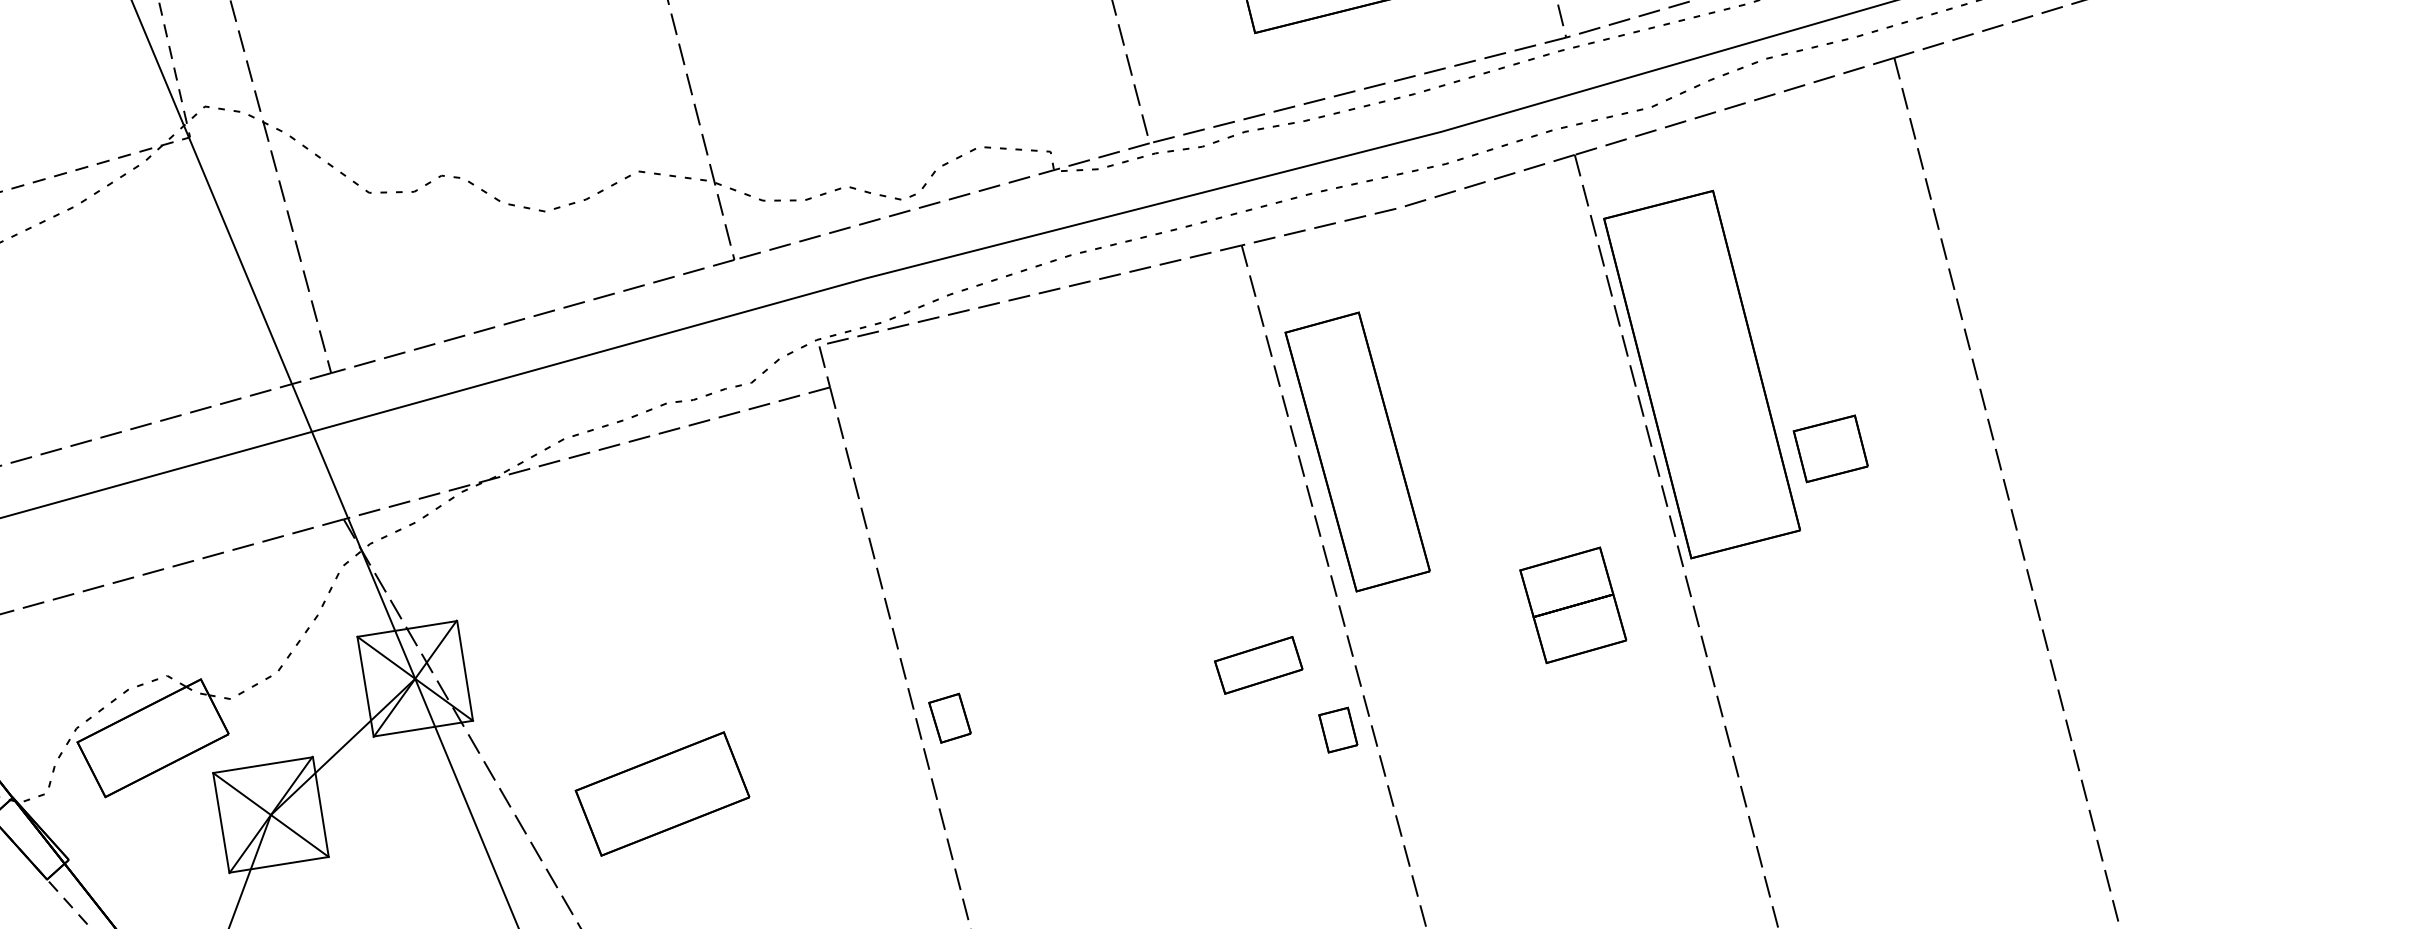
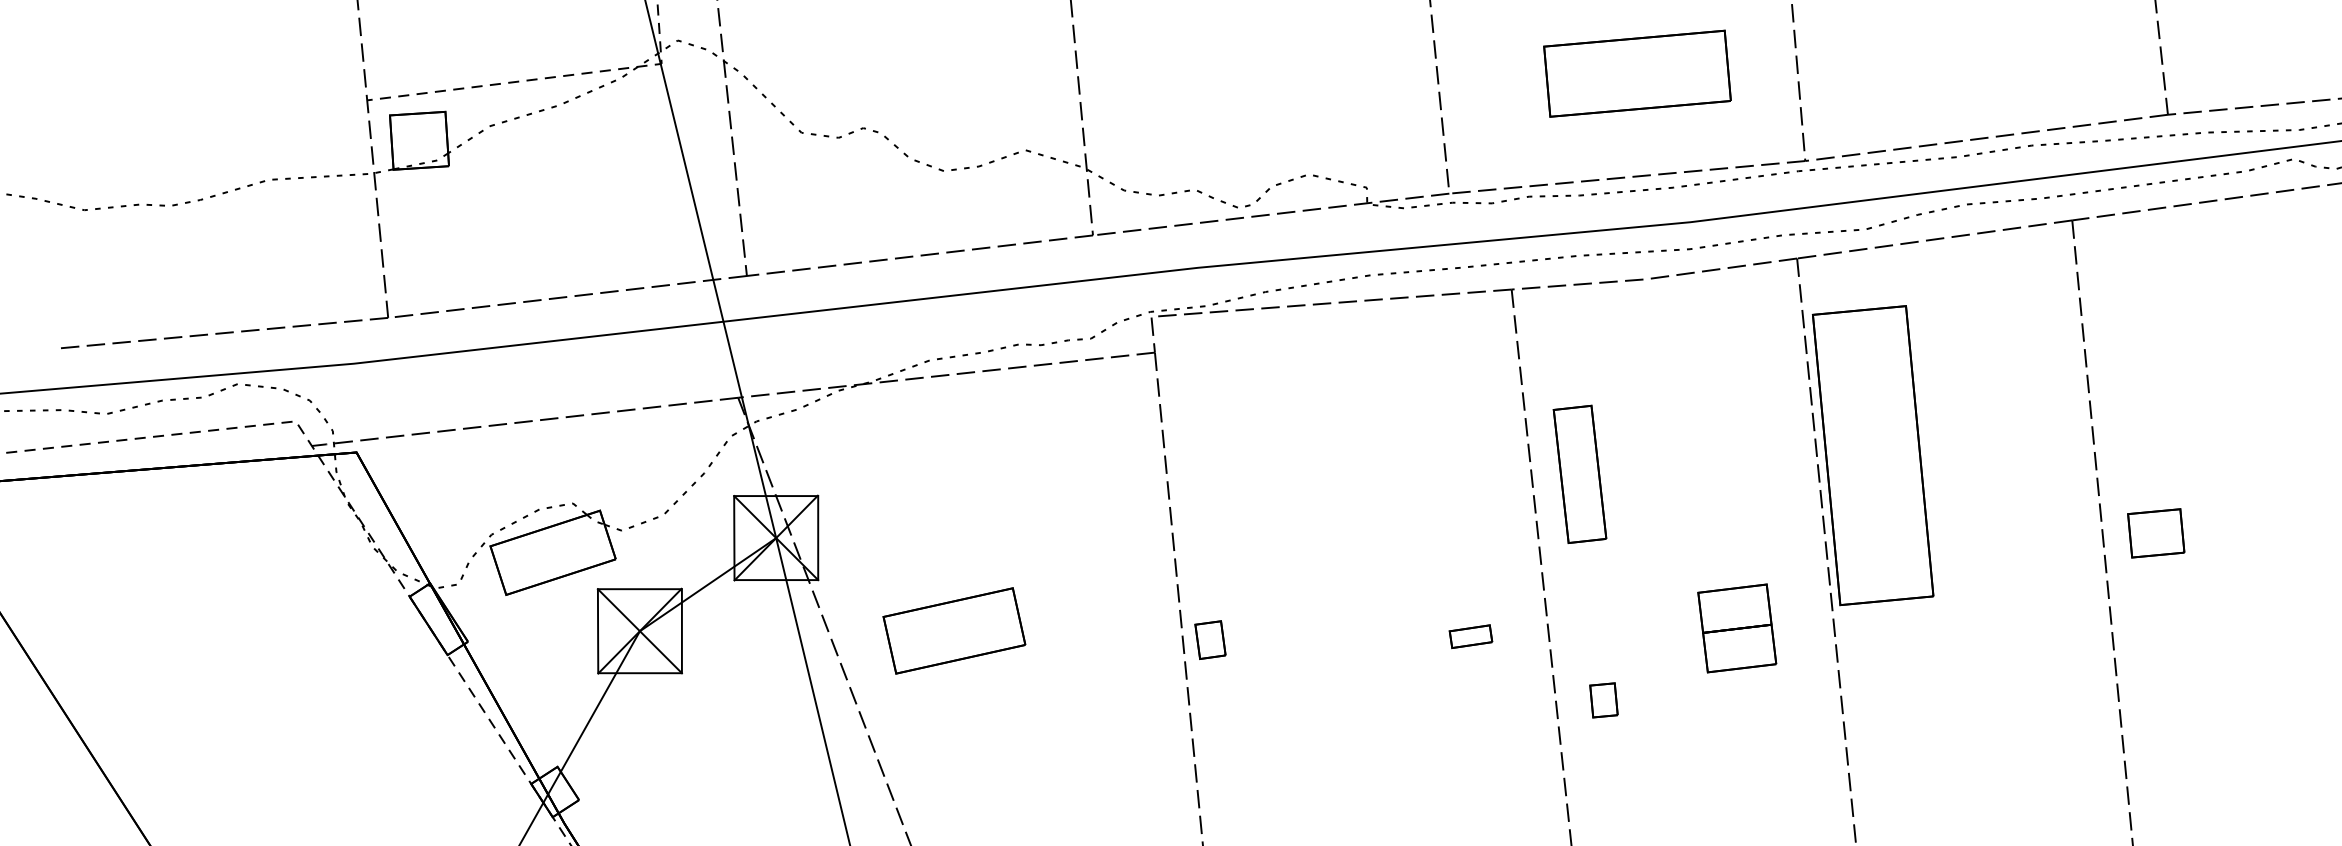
part: (1831, 448) -> (2156, 533), moved
part: (1357, 452) -> (1579, 474), size x0.6
part: (1258, 665) -> (1470, 636), size x0.6
part: (1337, 730) -> (1603, 700), moved
part: (662, 793) -> (954, 630), moved

